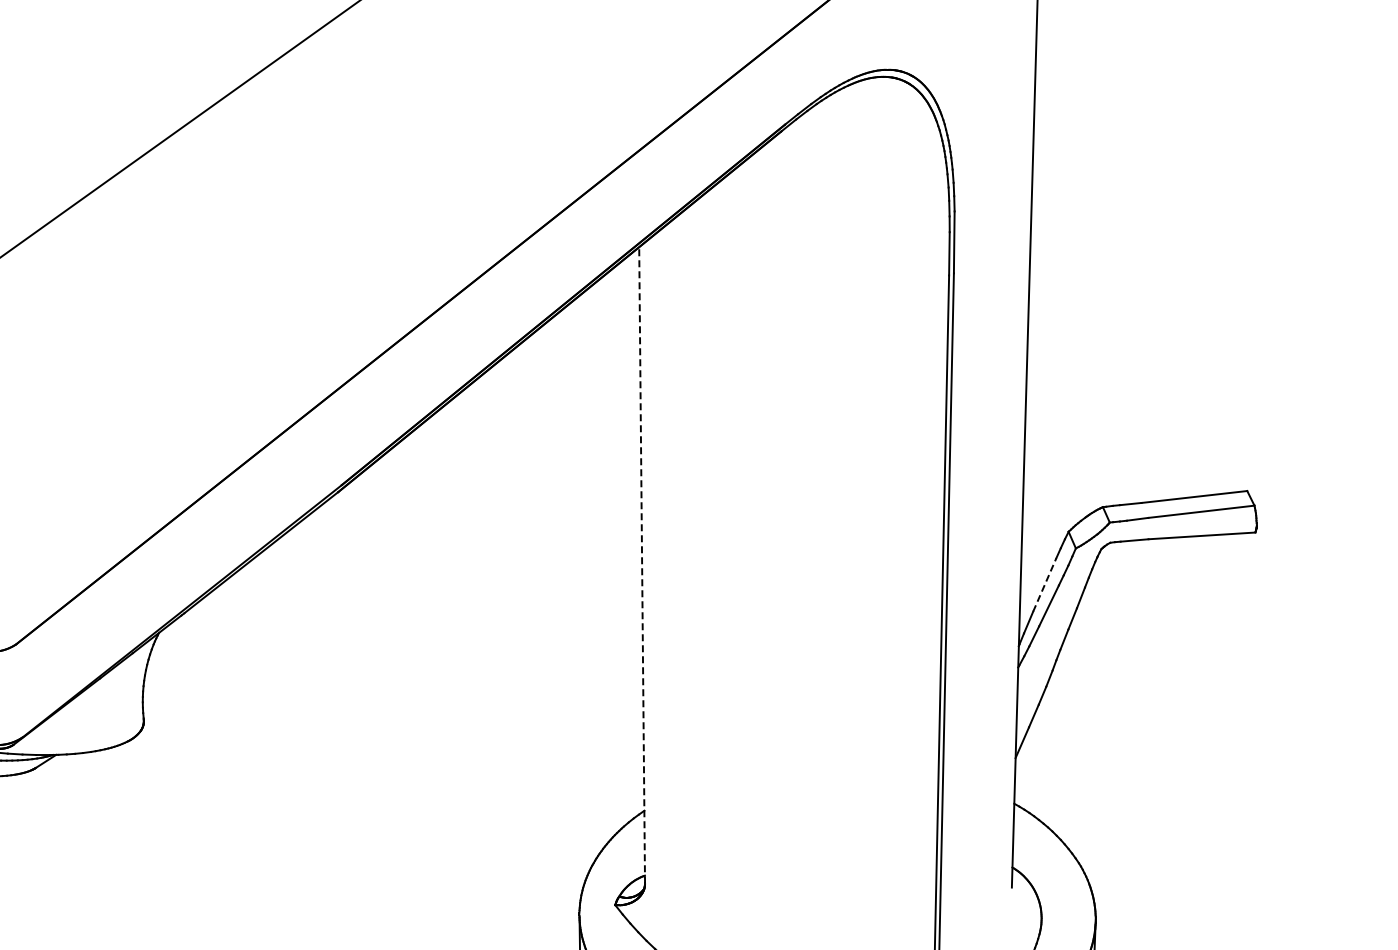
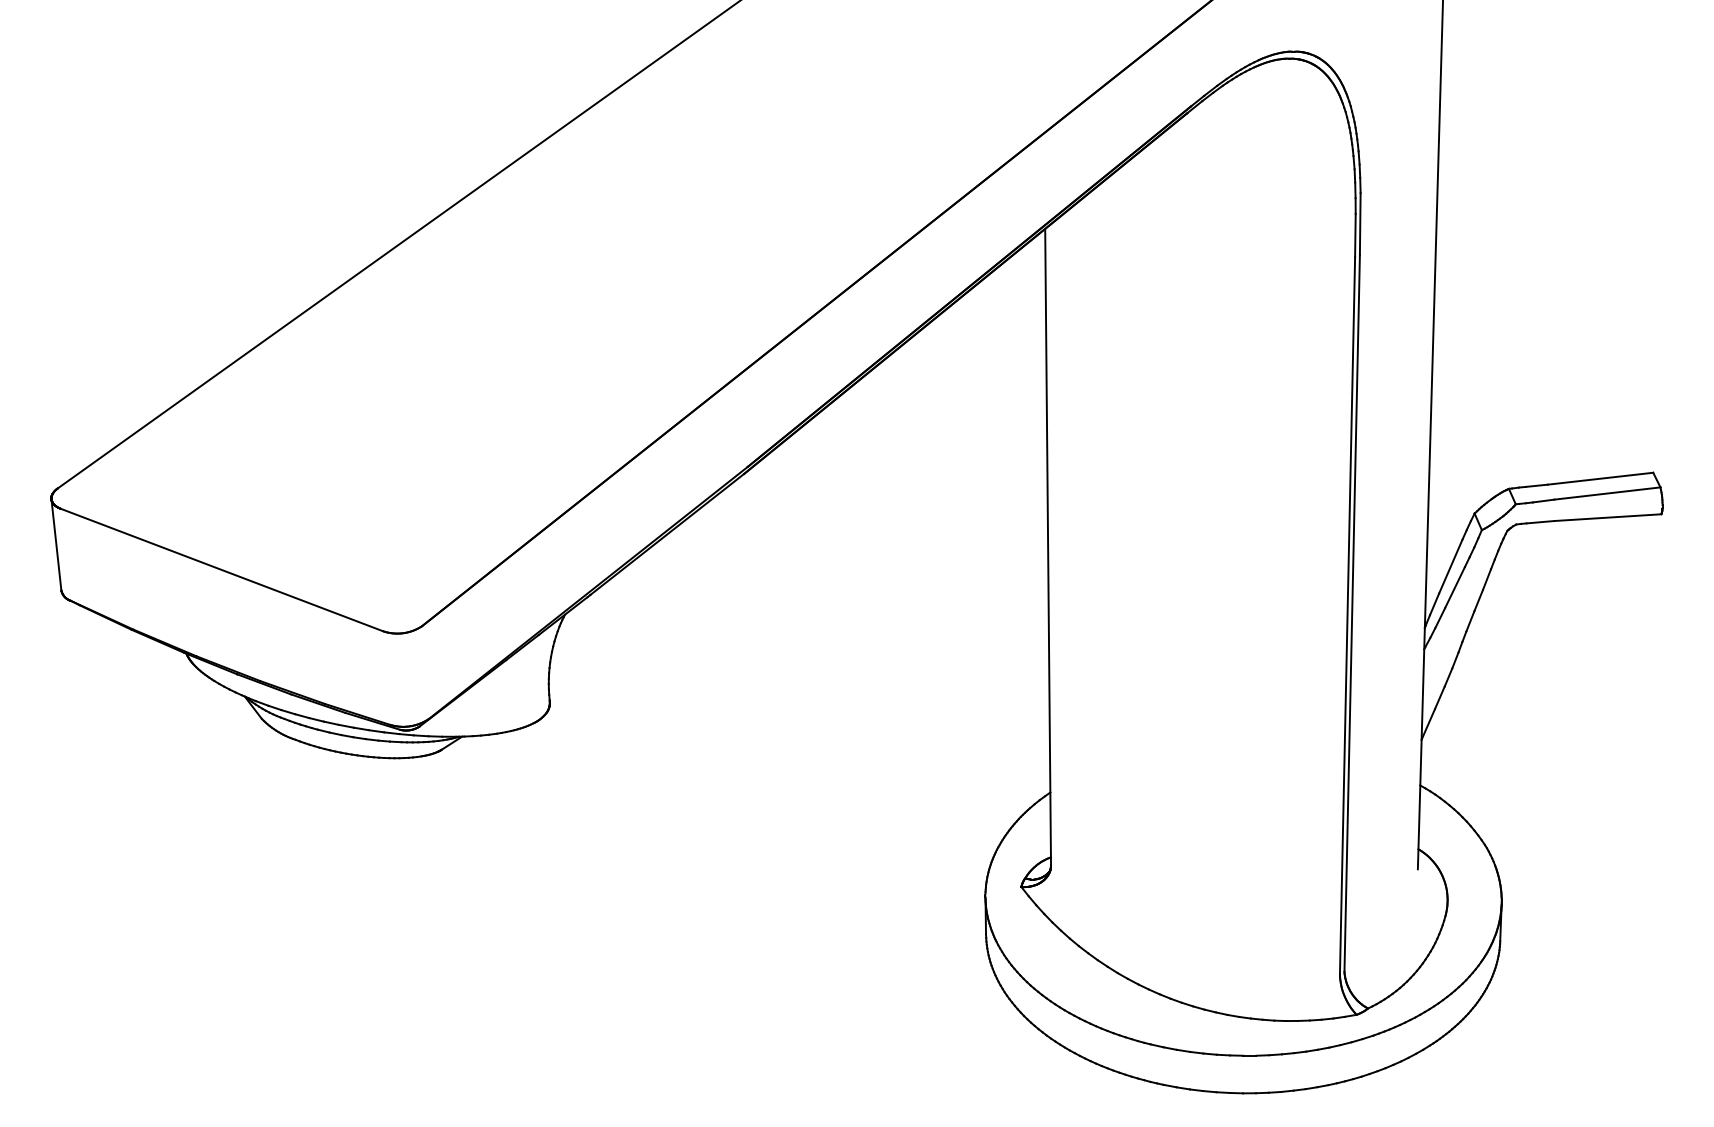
line: (642, 564) -> (1048, 546), dashed -> solid
line: (1044, 584) -> (1450, 566), dashed -> solid

